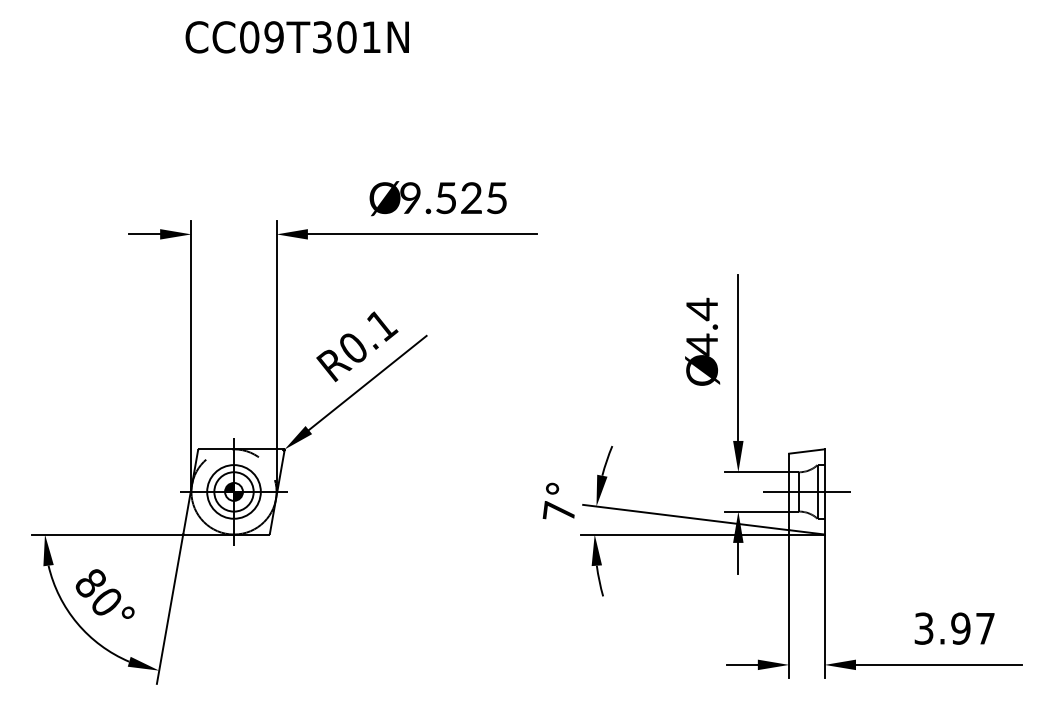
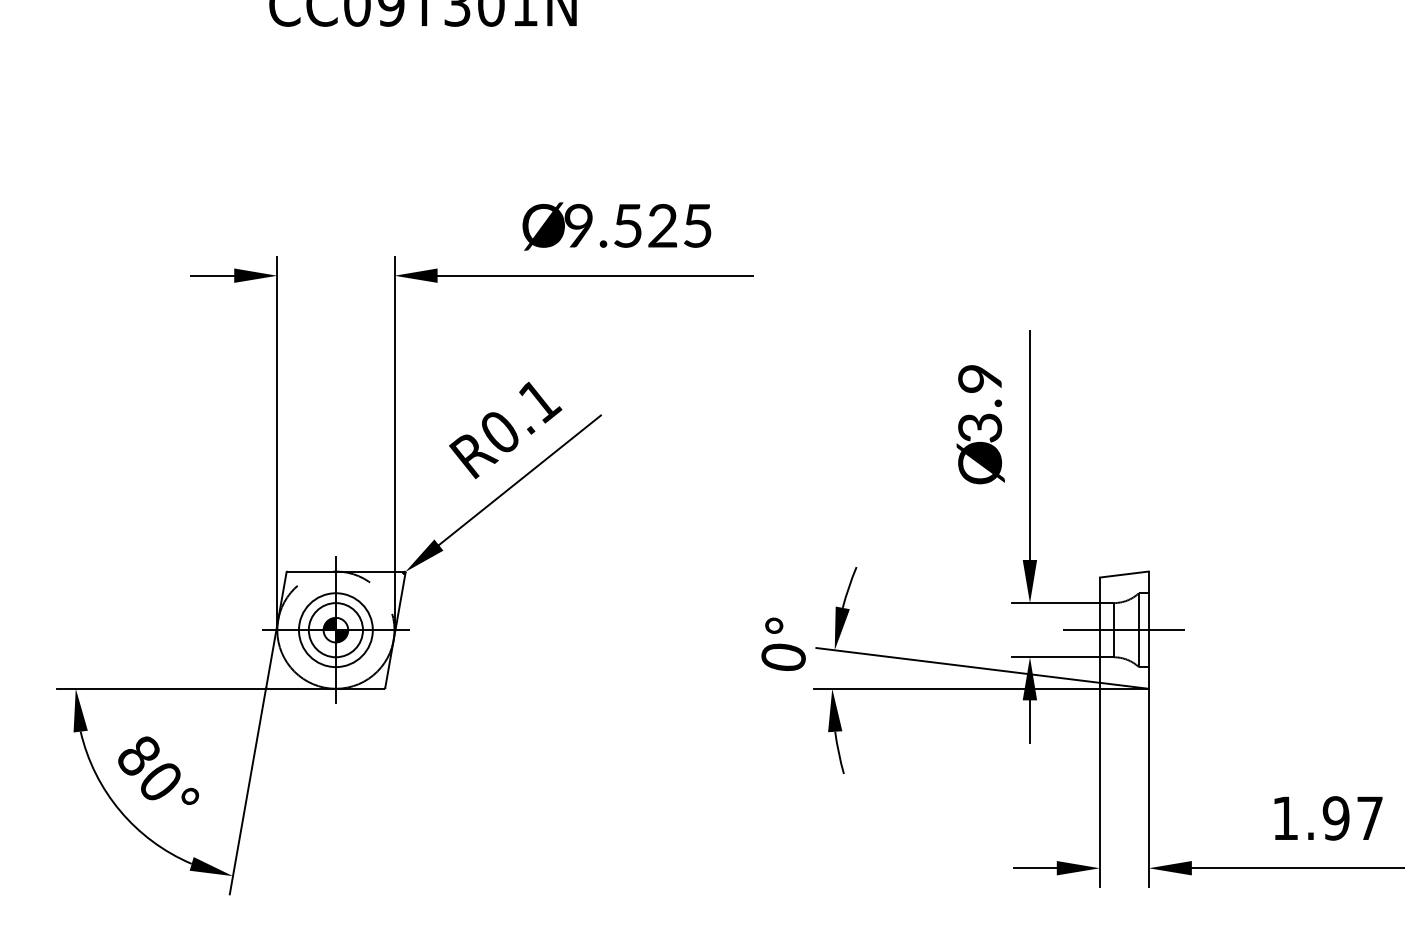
text: (702, 326) -> (980, 402), 4.4 -> 3.9
text: (558, 511) -> (782, 657), 7° -> 0°
text: (923, 628) -> (1284, 818), 3.97 -> 1.97

